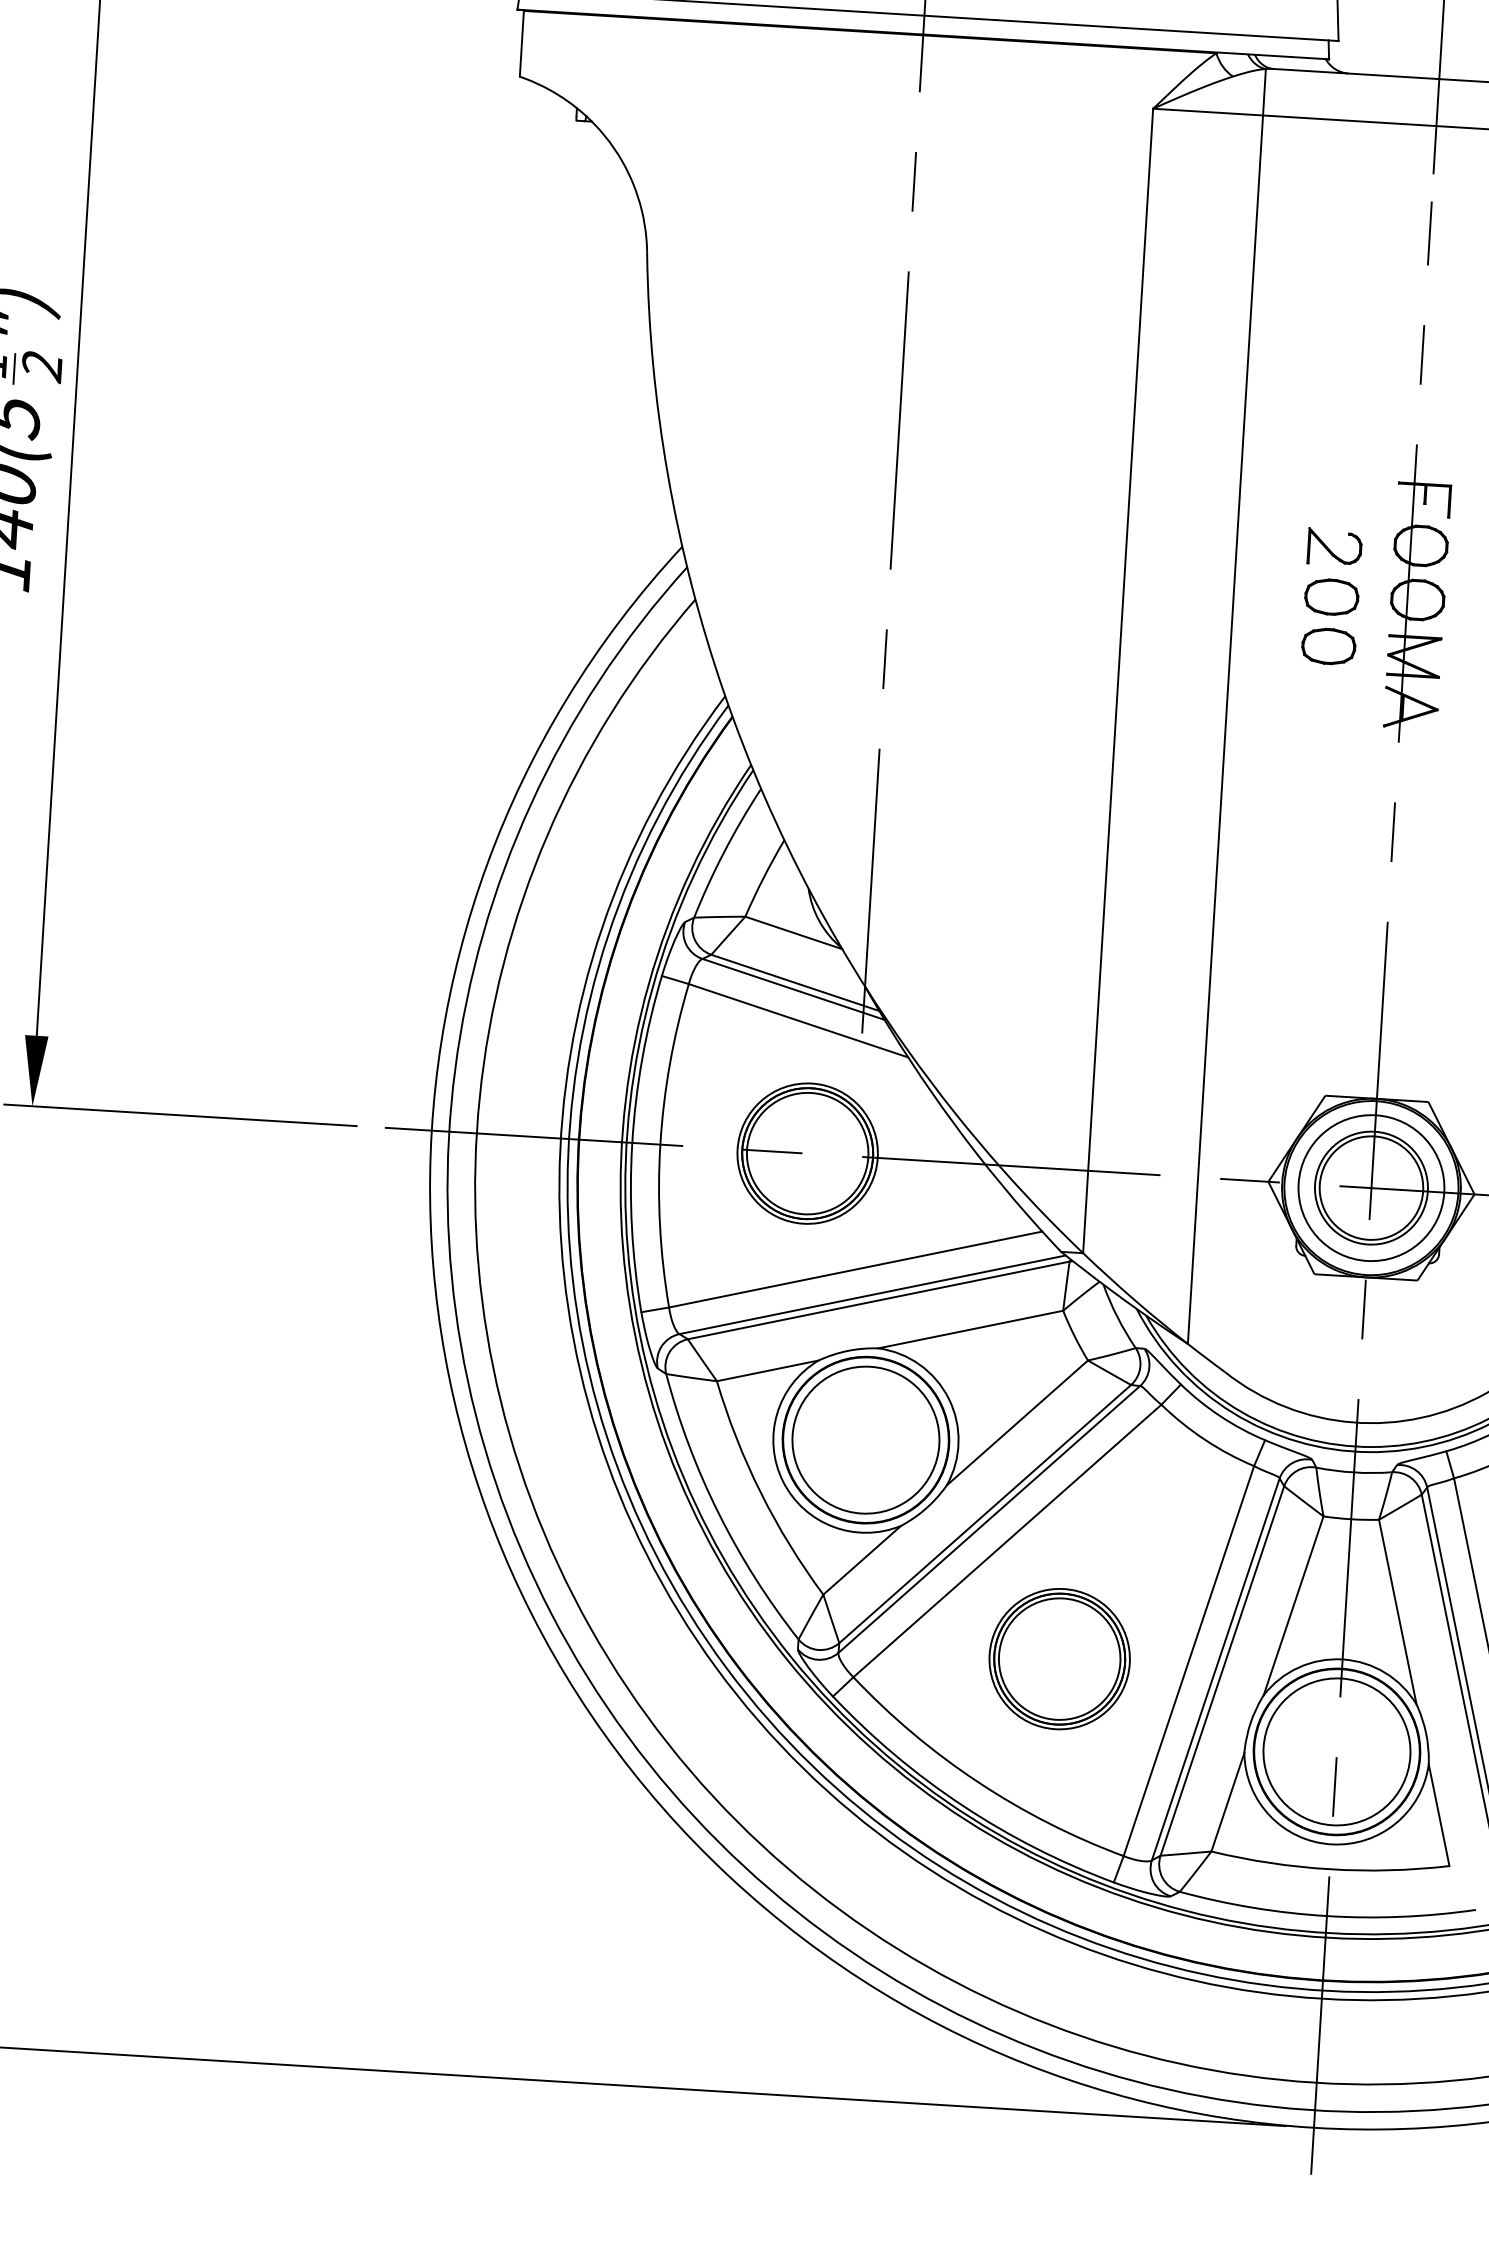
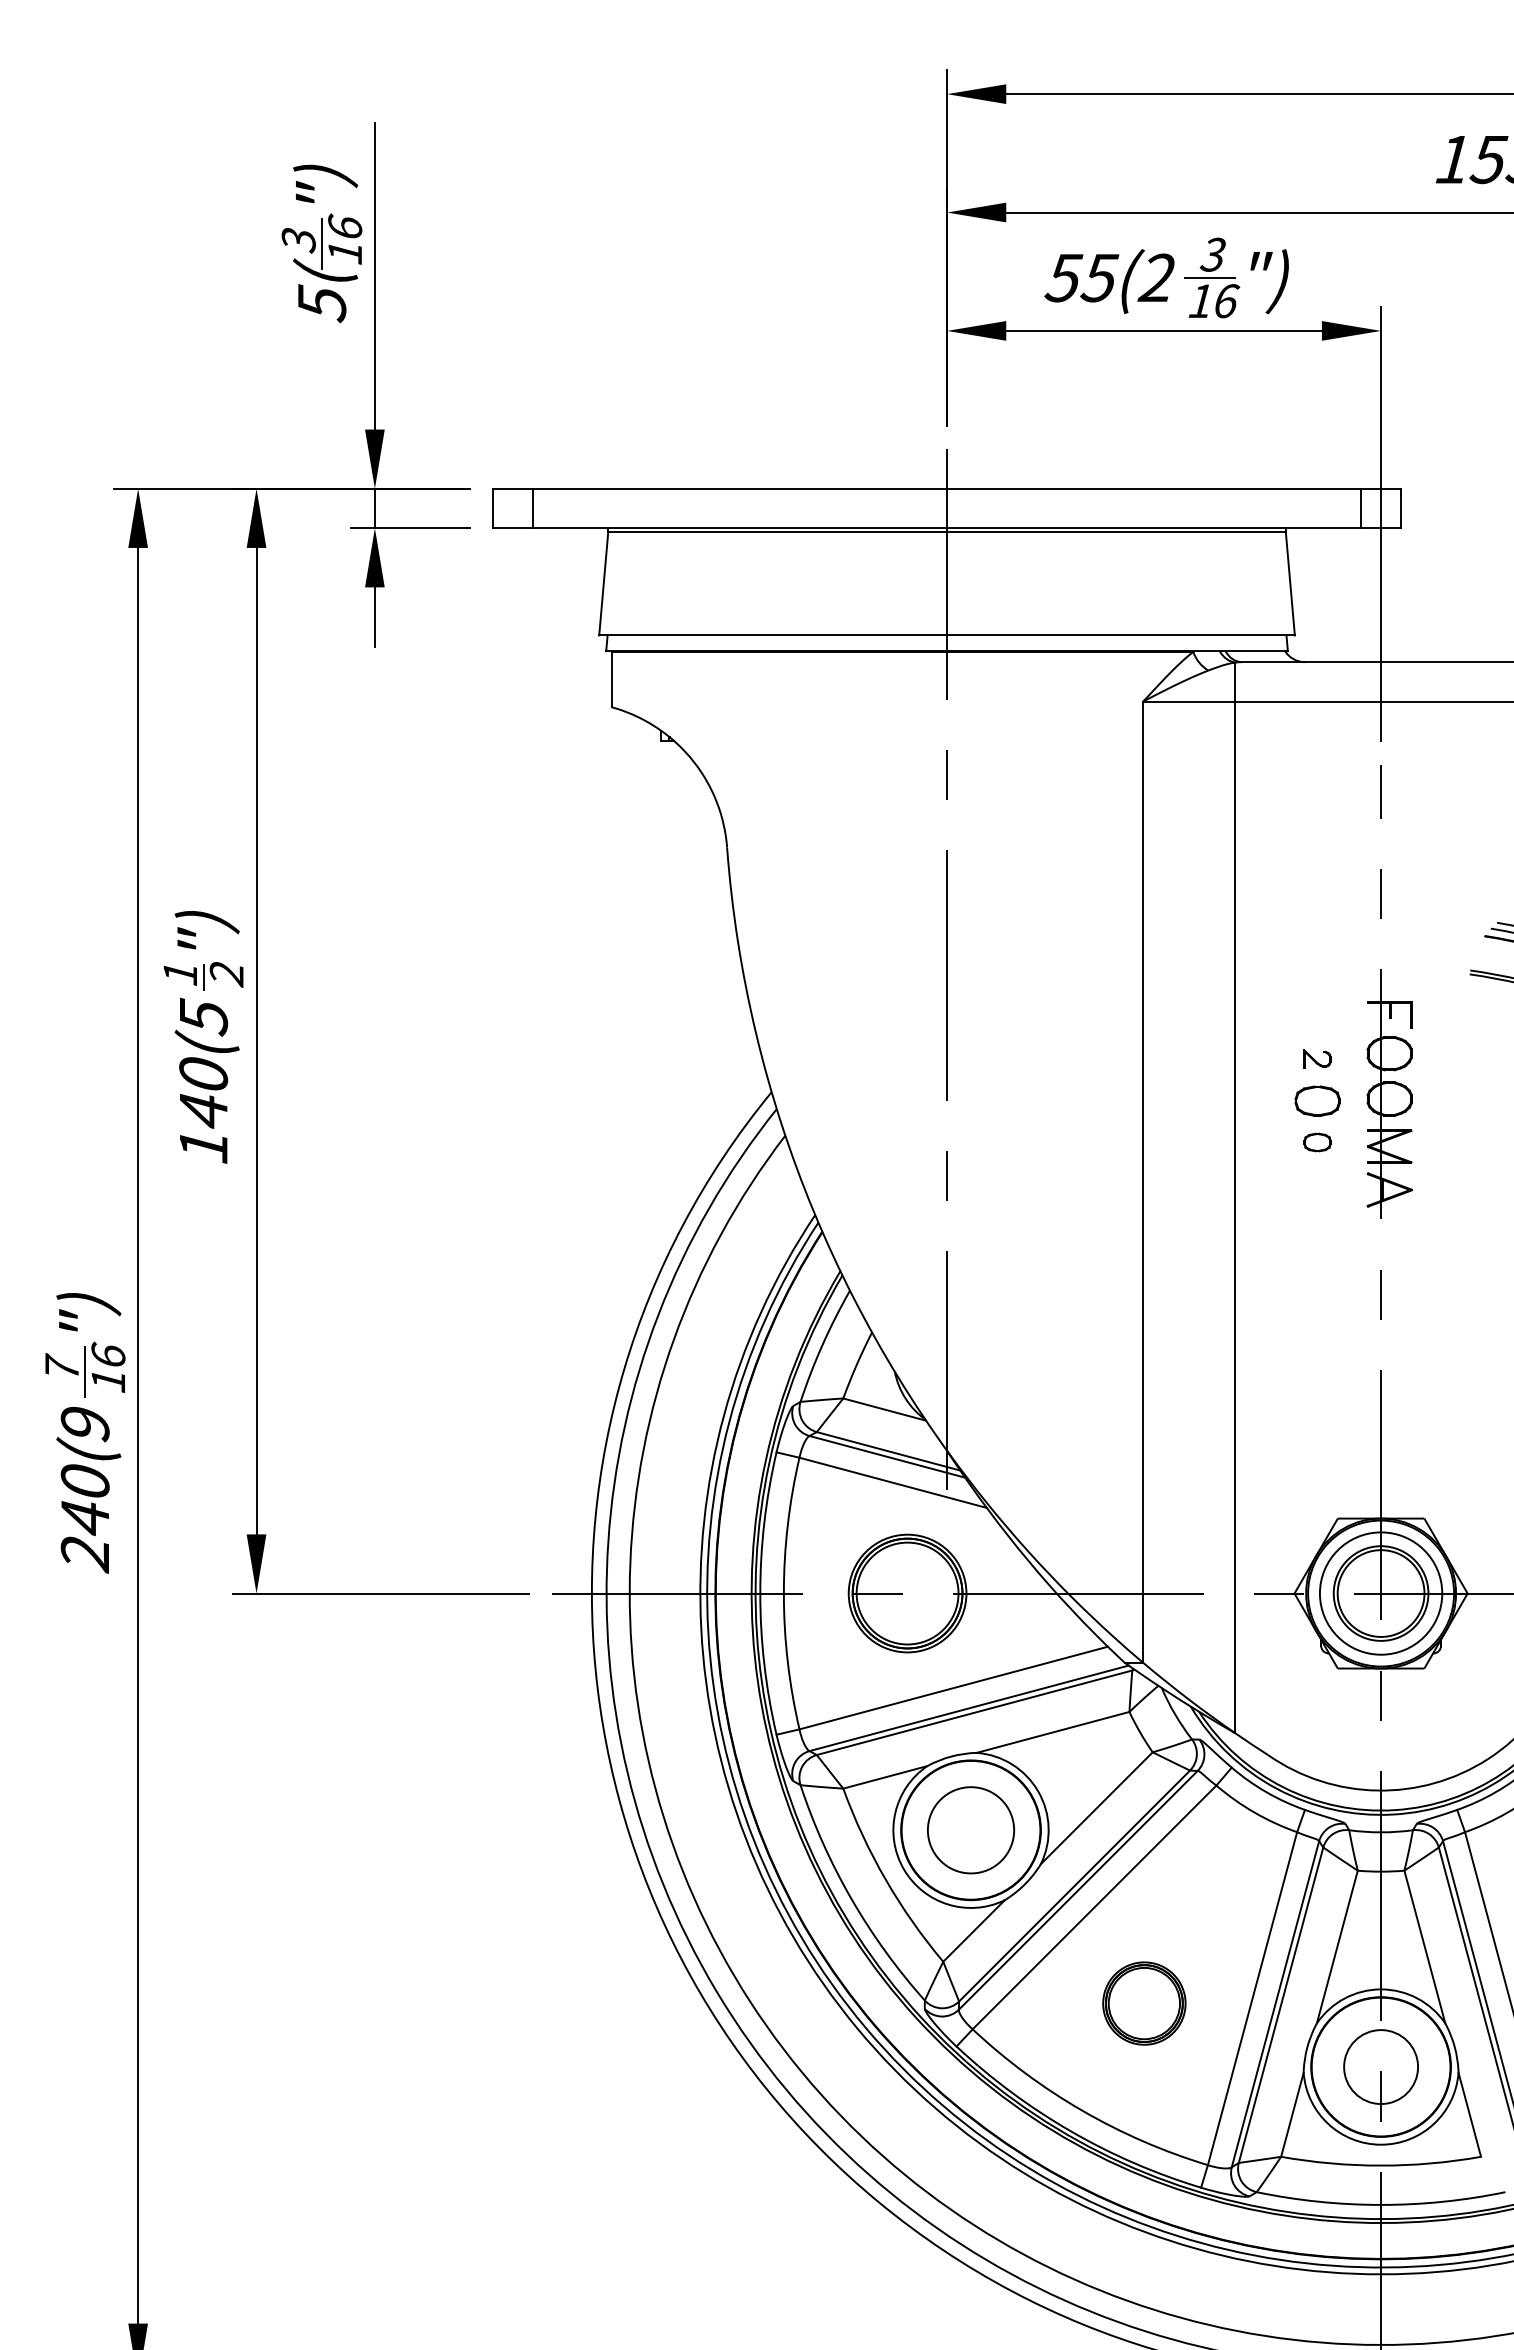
part: (1334, 546) -> (1317, 1058), size x0.6
part: (1328, 646) -> (1317, 1142), size x0.6
circle: (865, 1439) -> (970, 1829), size x0.7
part: (1059, 1659) -> (1144, 2003), size x0.7
circle: (1336, 1751) -> (1380, 2066), size x0.6

